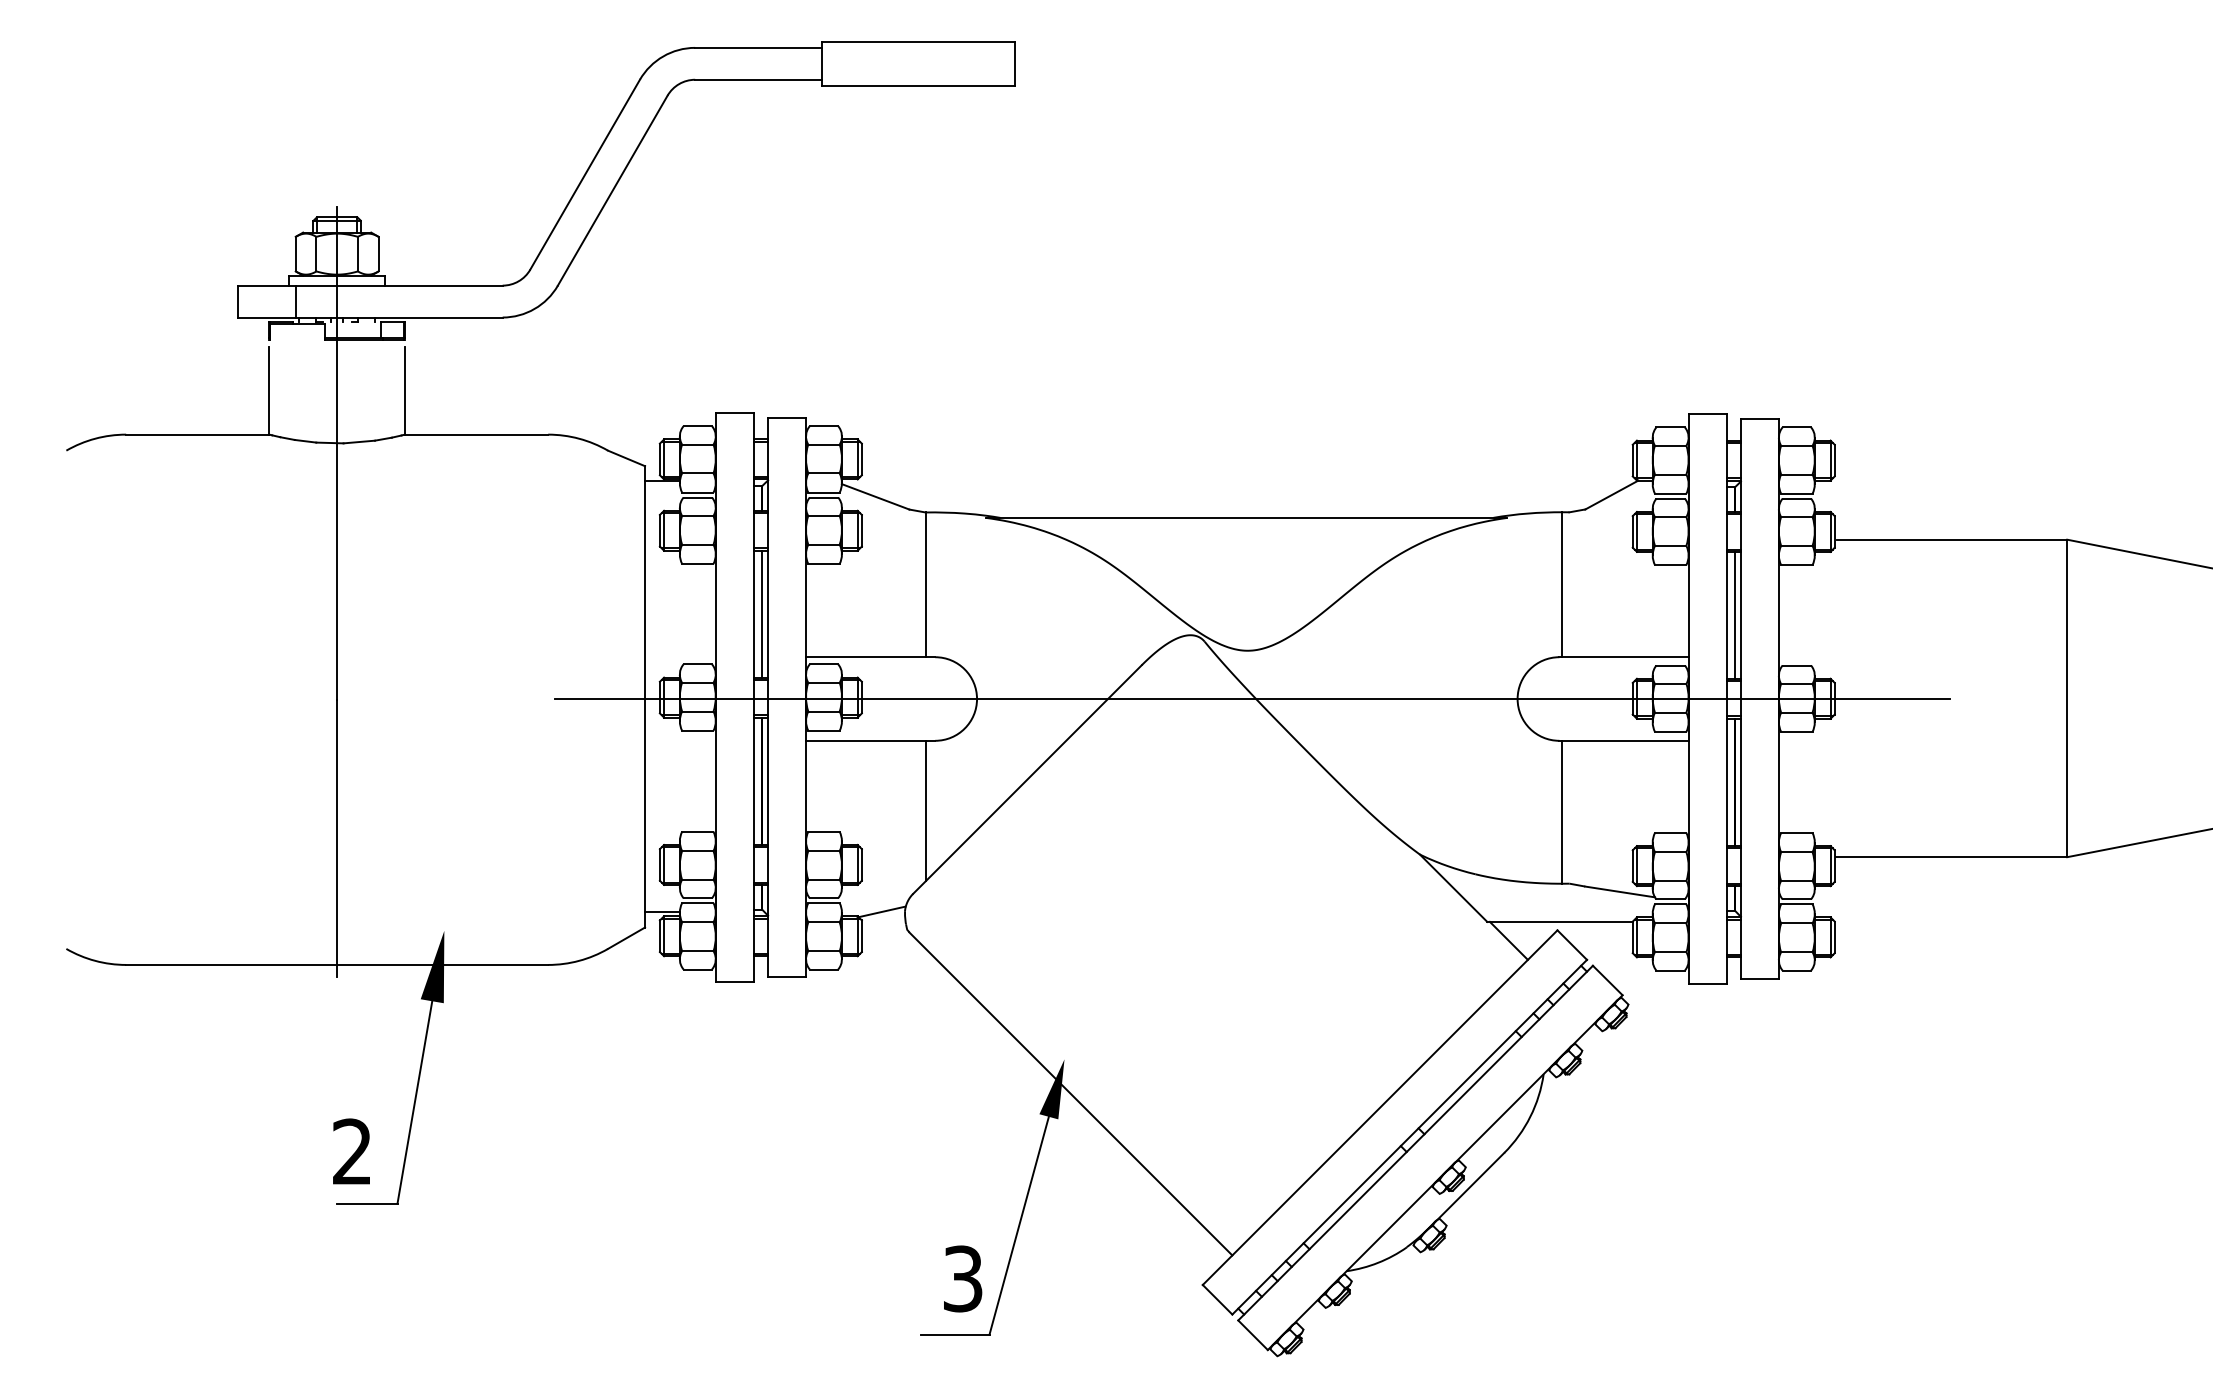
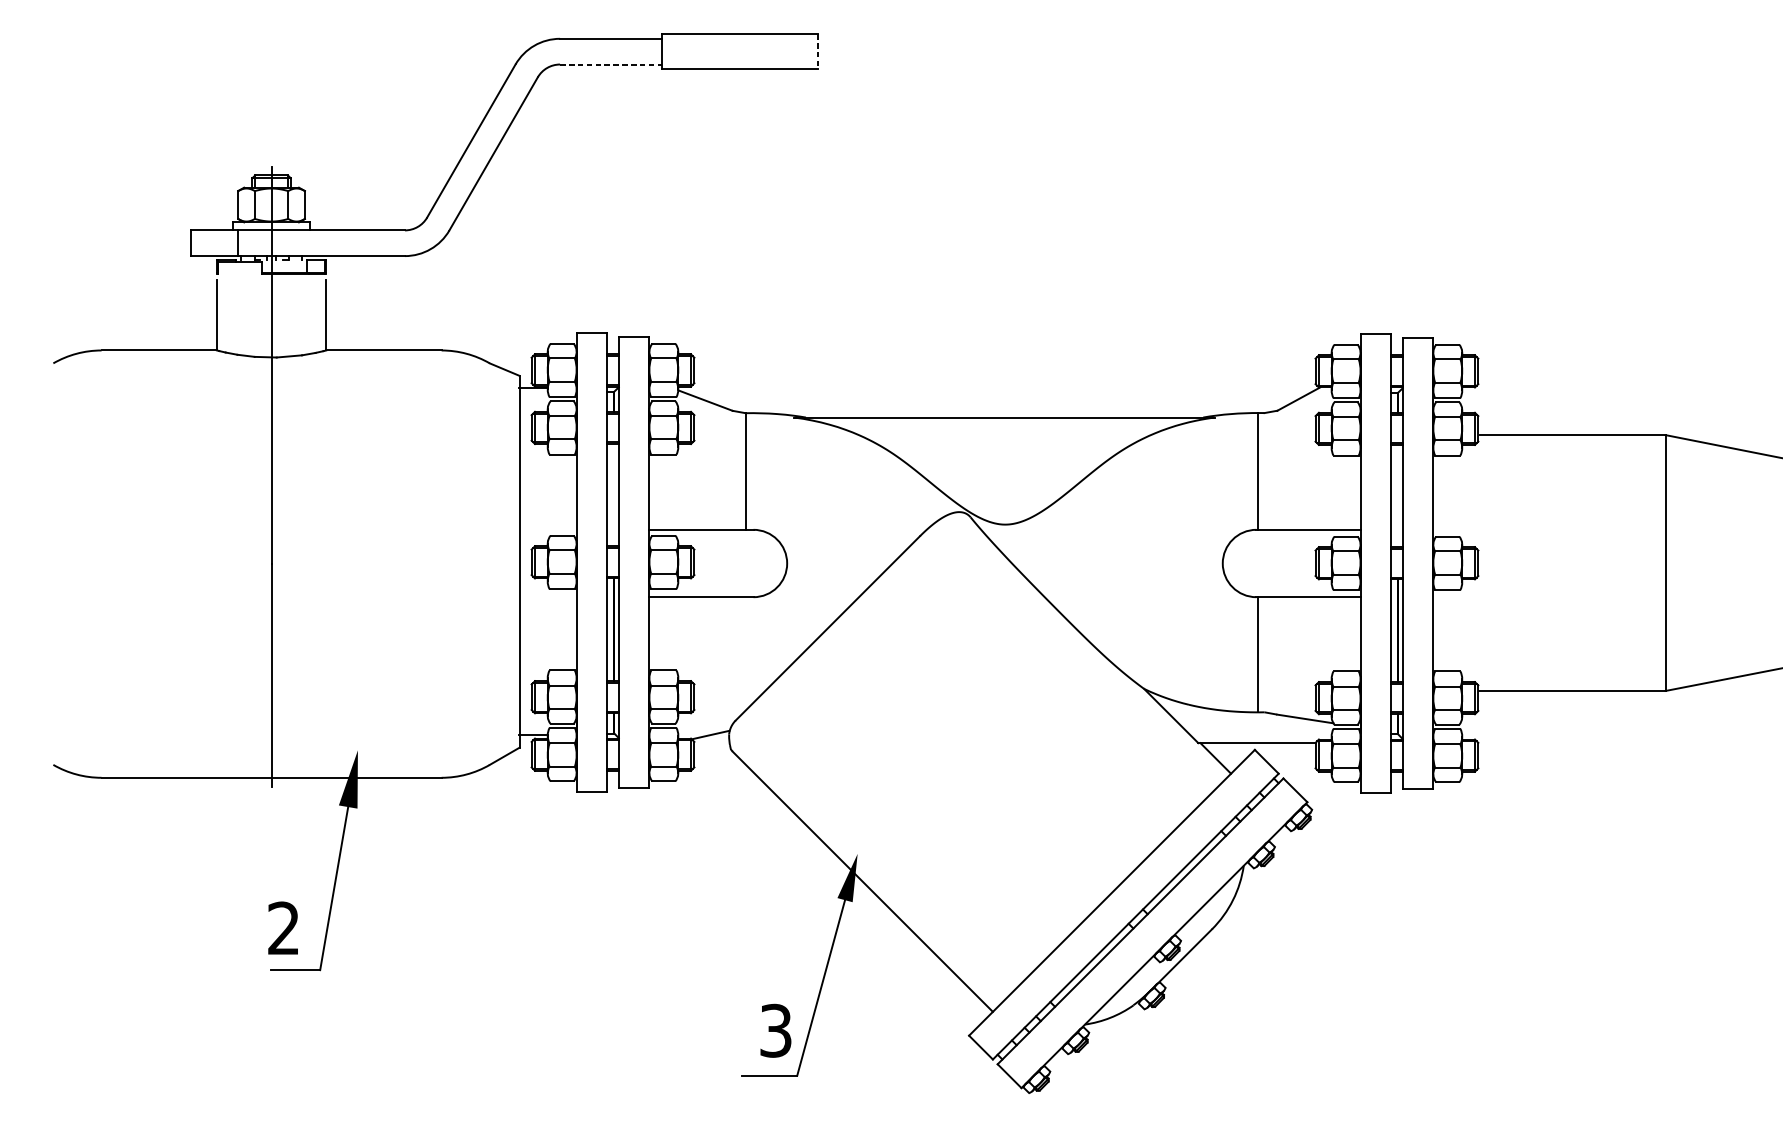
line: (1015, 63) -> (818, 51), solid -> dashed
line: (758, 79) -> (611, 64), solid -> dashed
line: (762, 613) -> (614, 494), removed
line: (1734, 614) -> (1397, 495), removed
line: (1252, 699) -> (1009, 563), removed
line: (925, 810) -> (745, 653), removed

